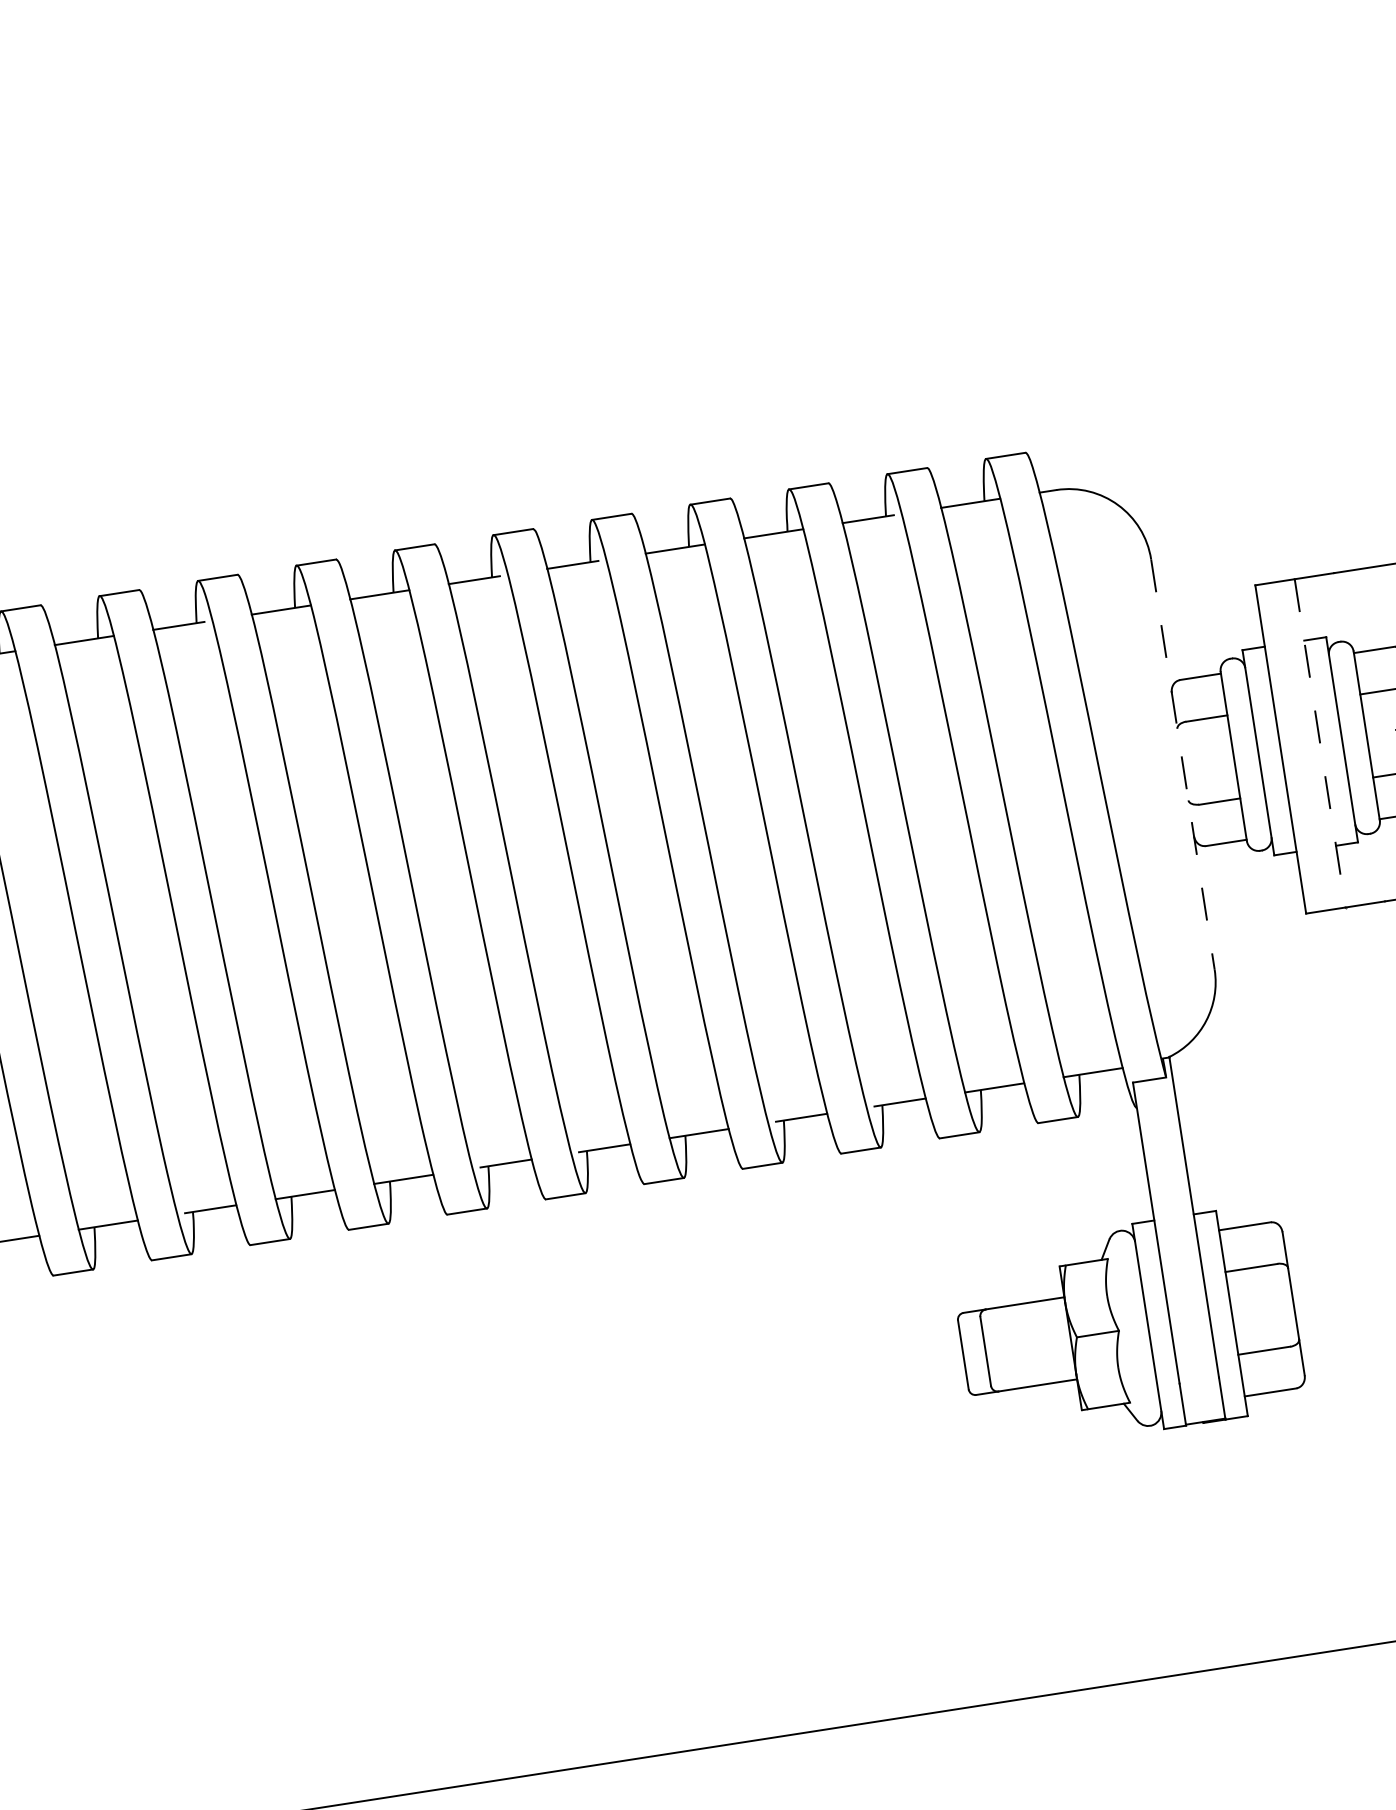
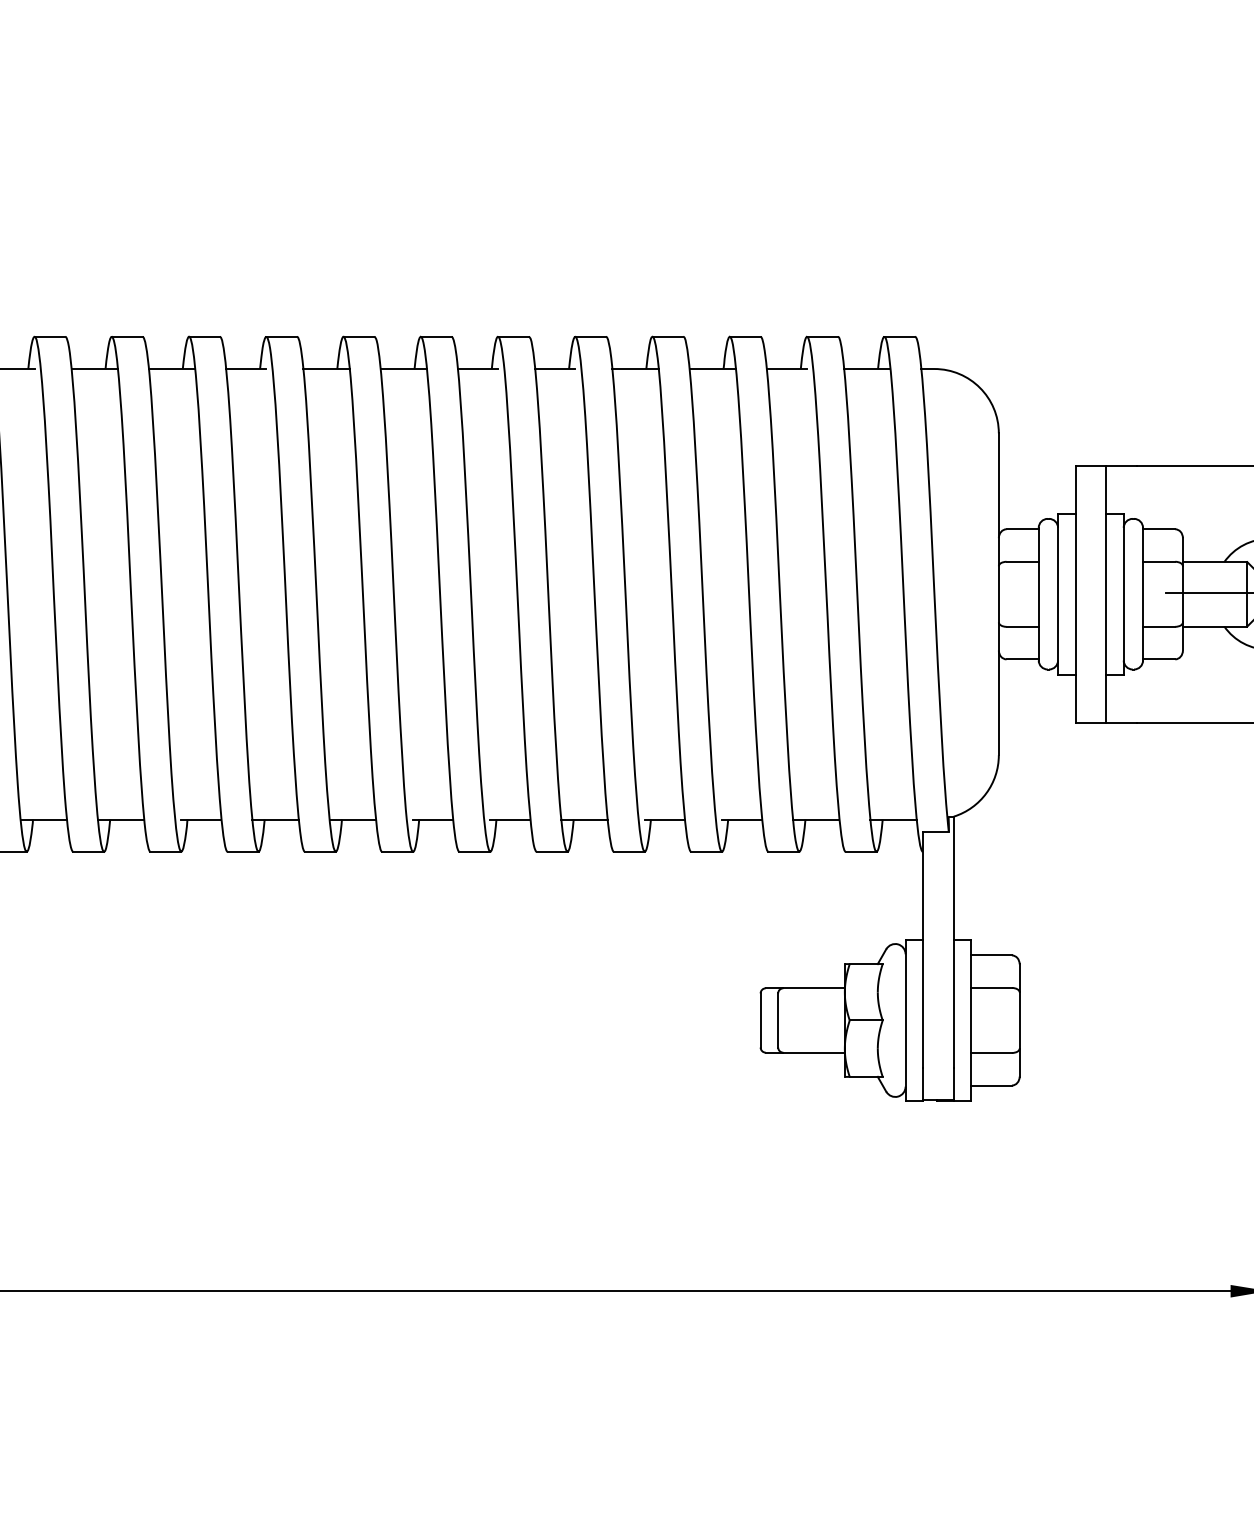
line: (1320, 743) -> (1106, 594), dashed -> solid
line: (1182, 764) -> (998, 594), dashed -> solid

